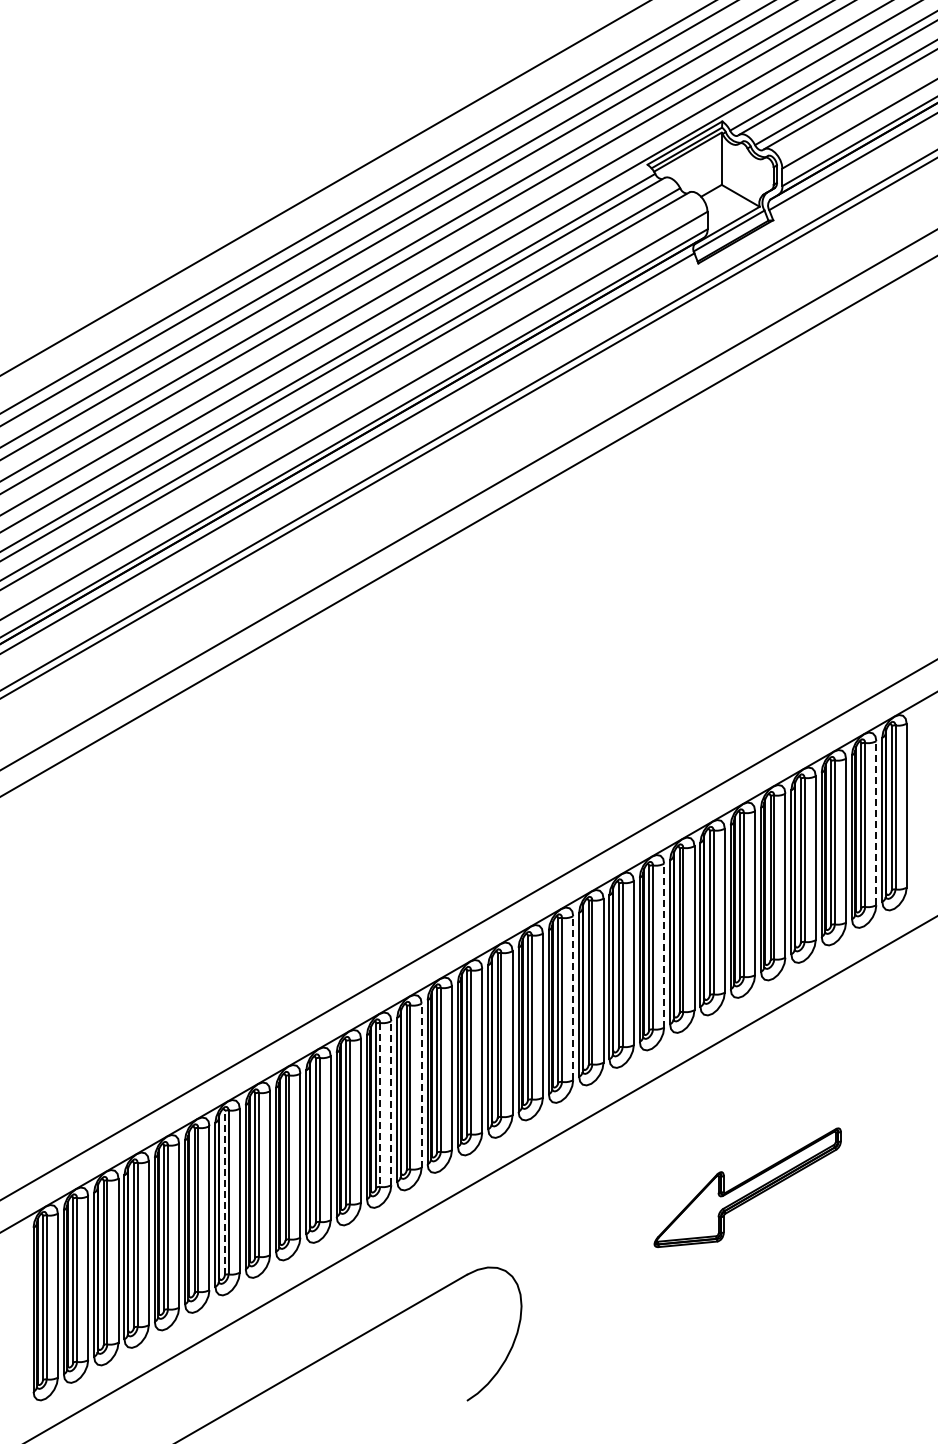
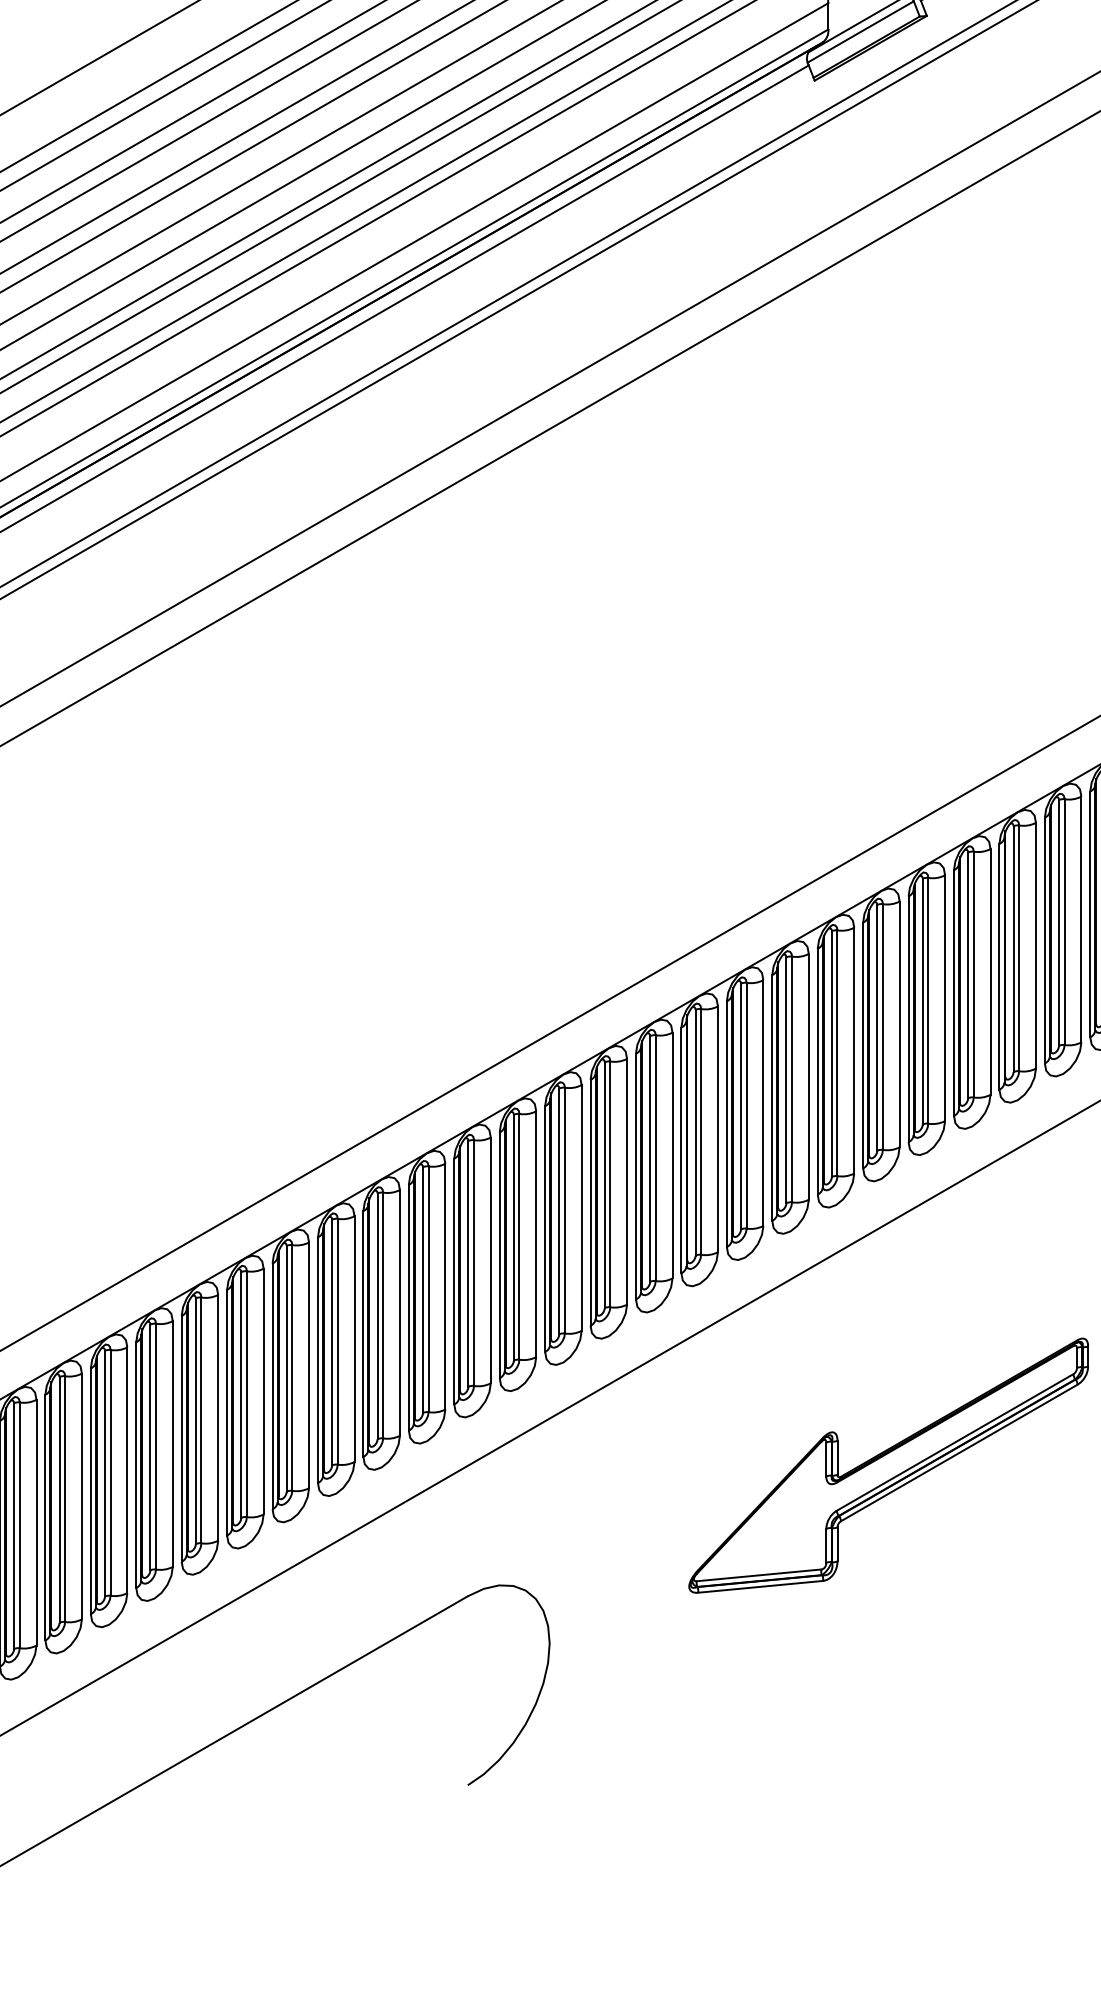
line: (876, 823) -> (1081, 919), dashed -> solid
line: (664, 945) -> (763, 1102), dashed -> solid
line: (573, 998) -> (627, 1182), dashed -> solid
line: (421, 1085) -> (399, 1312), dashed -> solid
line: (391, 1103) -> (354, 1339), dashed -> solid
line: (380, 1104) -> (338, 1341), dashed -> solid
part: (747, 1187) -> (888, 1465), size x1.43
line: (224, 1193) -> (104, 1474), dashed -> solid

